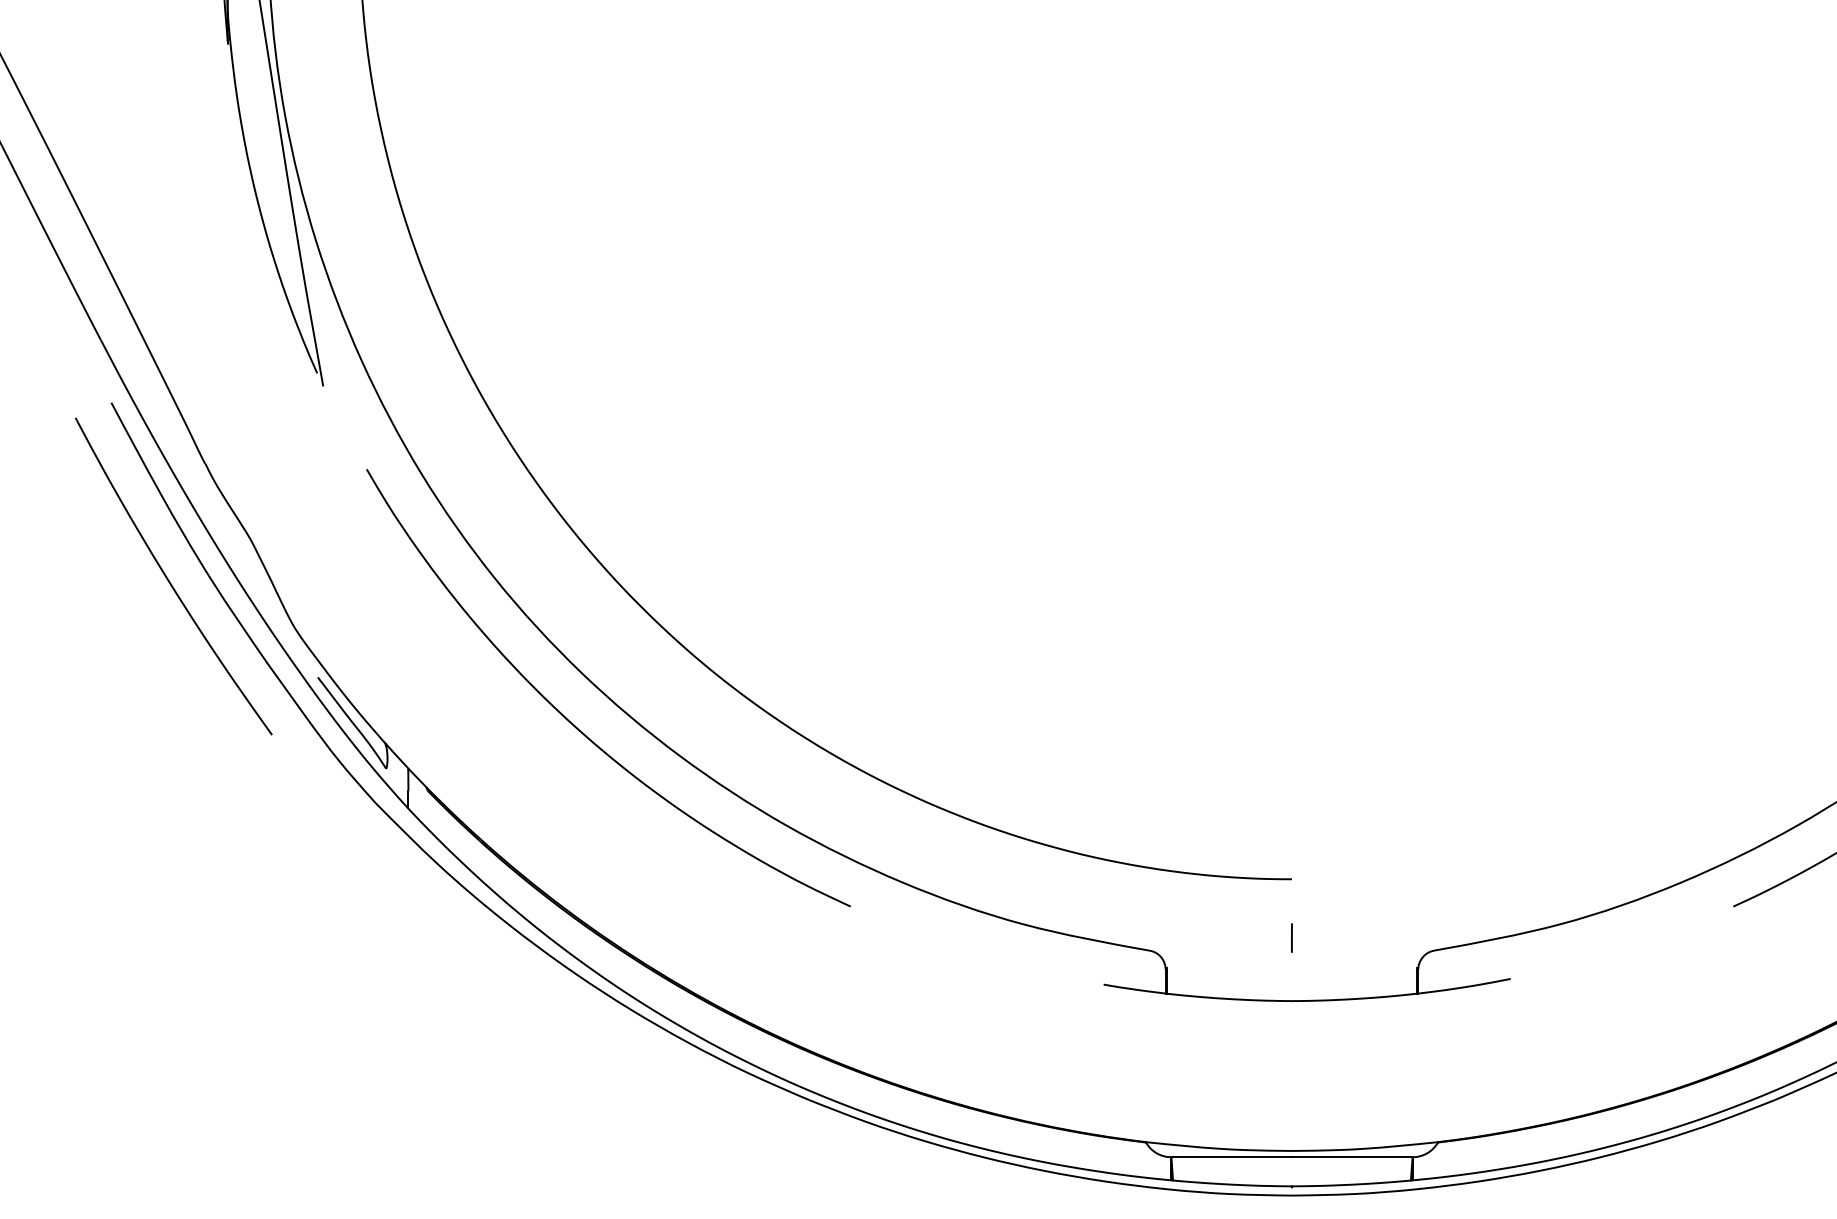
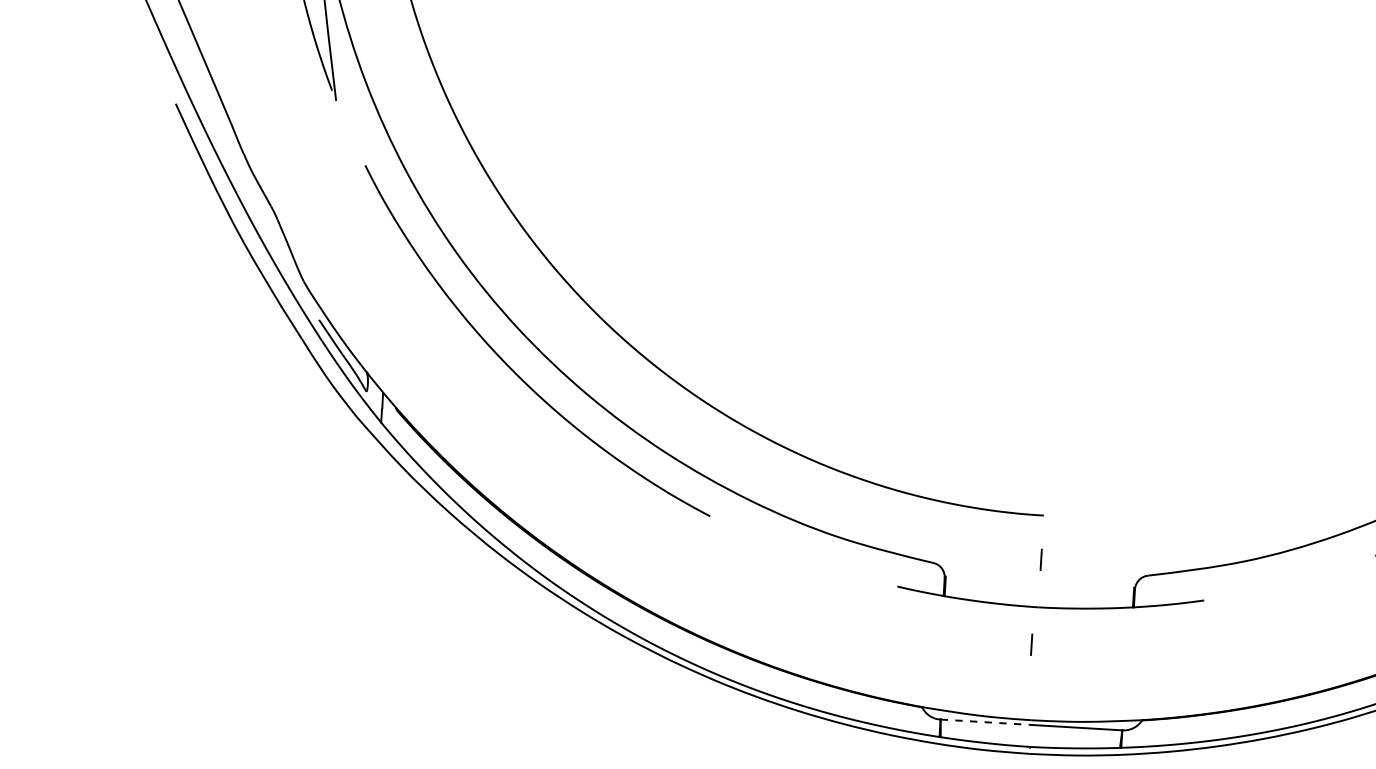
curve: (168, 578) -> (210, 238), removed
line: (1285, 1050) -> (1031, 644), added
line: (1232, 1157) -> (986, 722), solid -> dashed

